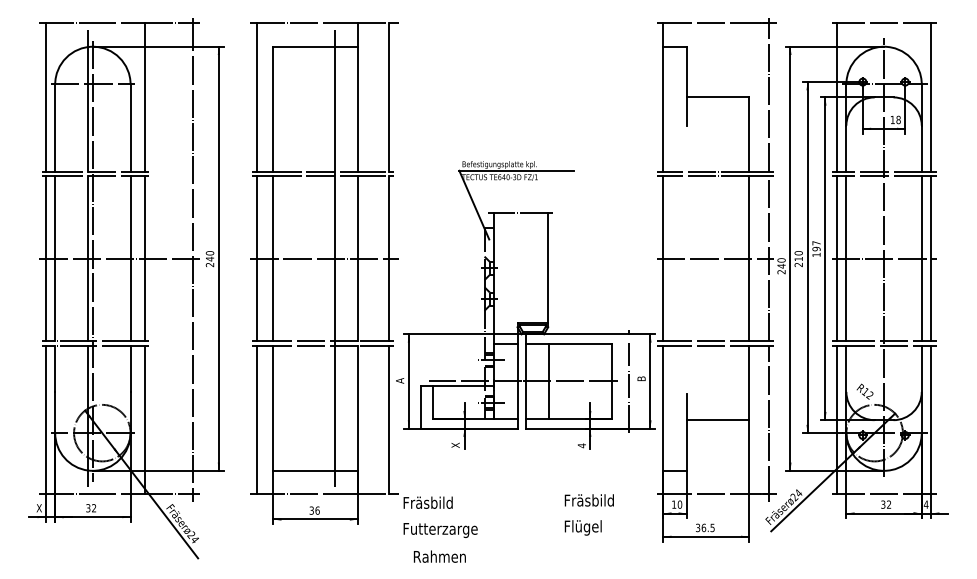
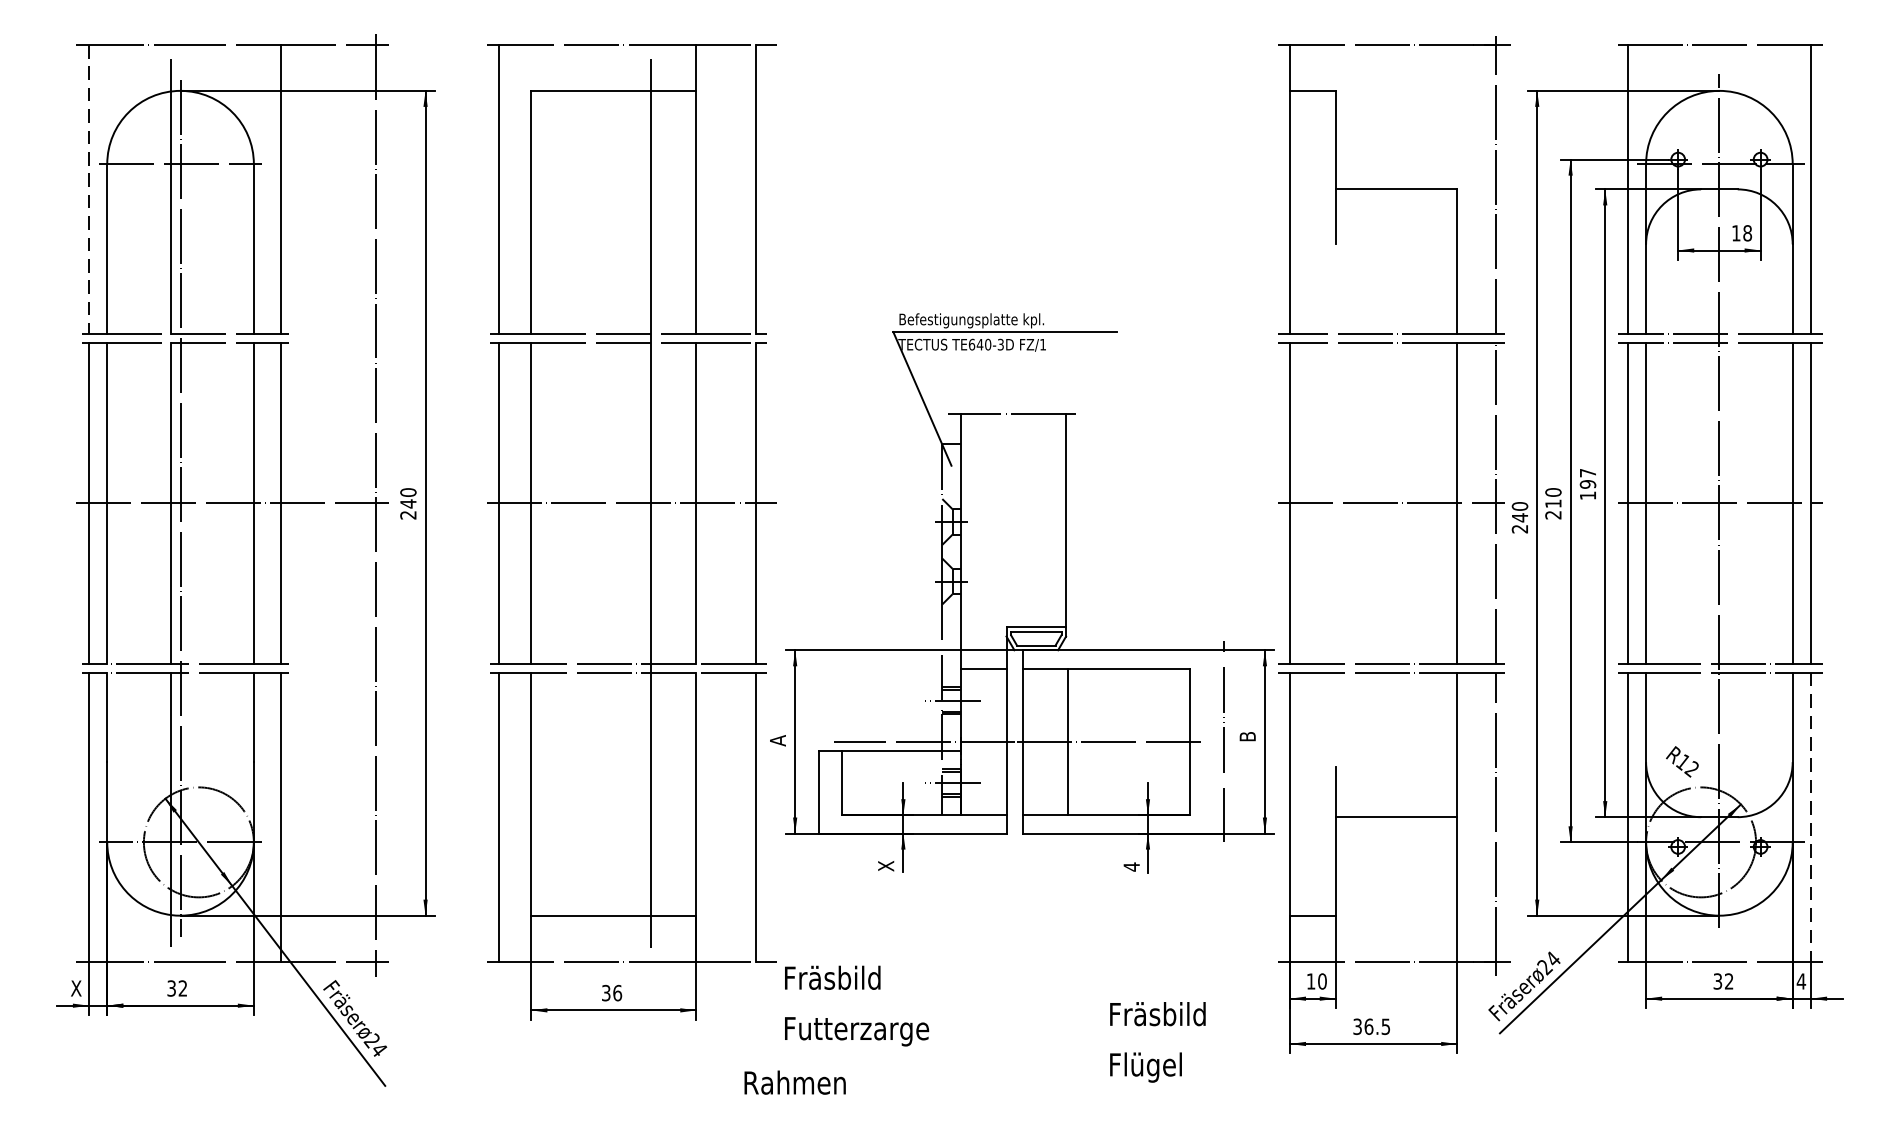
line: (45, 97) -> (88, 189), solid -> dashed
line: (931, 420) -> (1811, 817), solid -> dashed
text: (588, 514) -> (1156, 1041), moved
text: (439, 556) -> (794, 1082), moved

